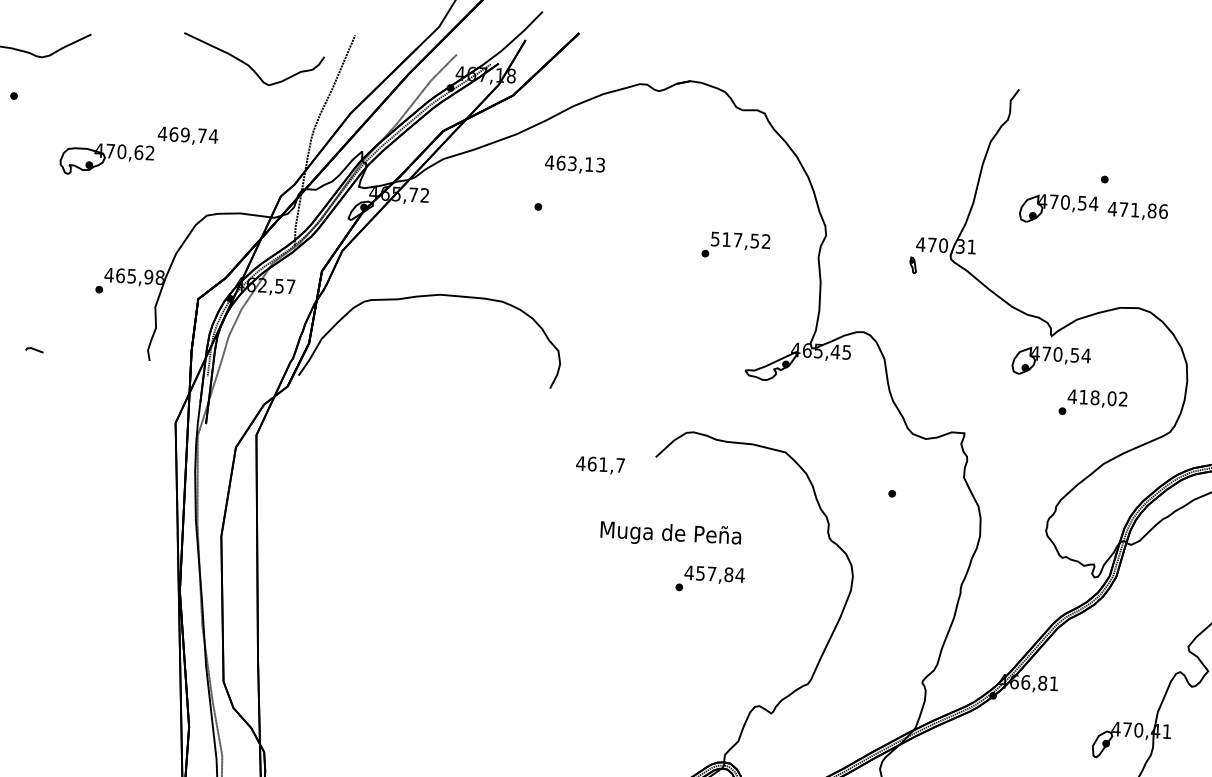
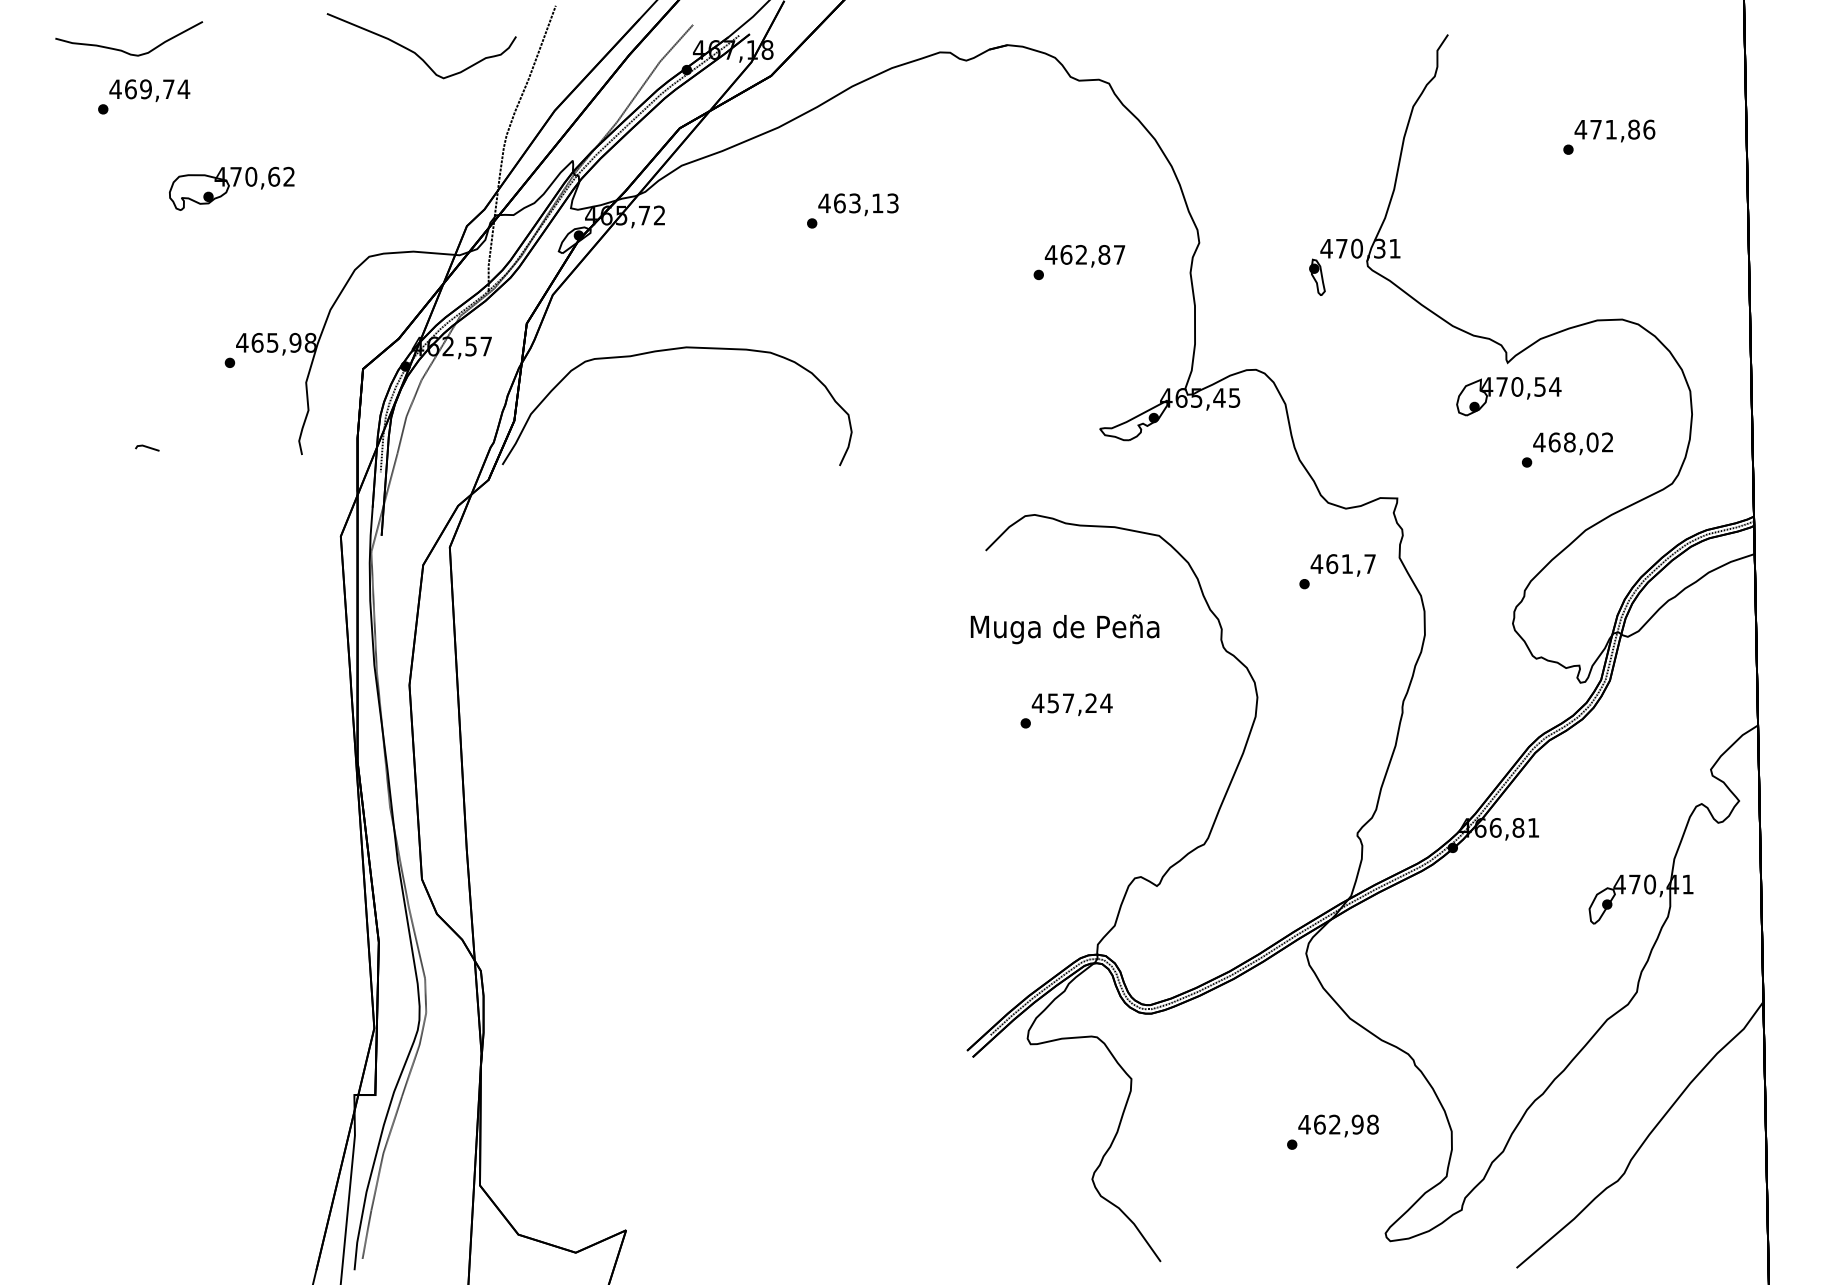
text: (187, 136) -> (149, 90), moved
text: (575, 164) -> (858, 204), moved
part: (1058, 209) -> (1508, 192), removed
text: (1137, 210) -> (1614, 130), moved
text: (740, 240) -> (1084, 254), 517,52 -> 462,87
part: (913, 264) -> (1317, 276), size x1.67
text: (1083, 397) -> (1554, 442), 418,02 -> 468,02
text: (599, 465) -> (1342, 565), moved
text: (670, 534) -> (1064, 629), moved
text: (729, 574) -> (1091, 703), 457,84 -> 457,24

